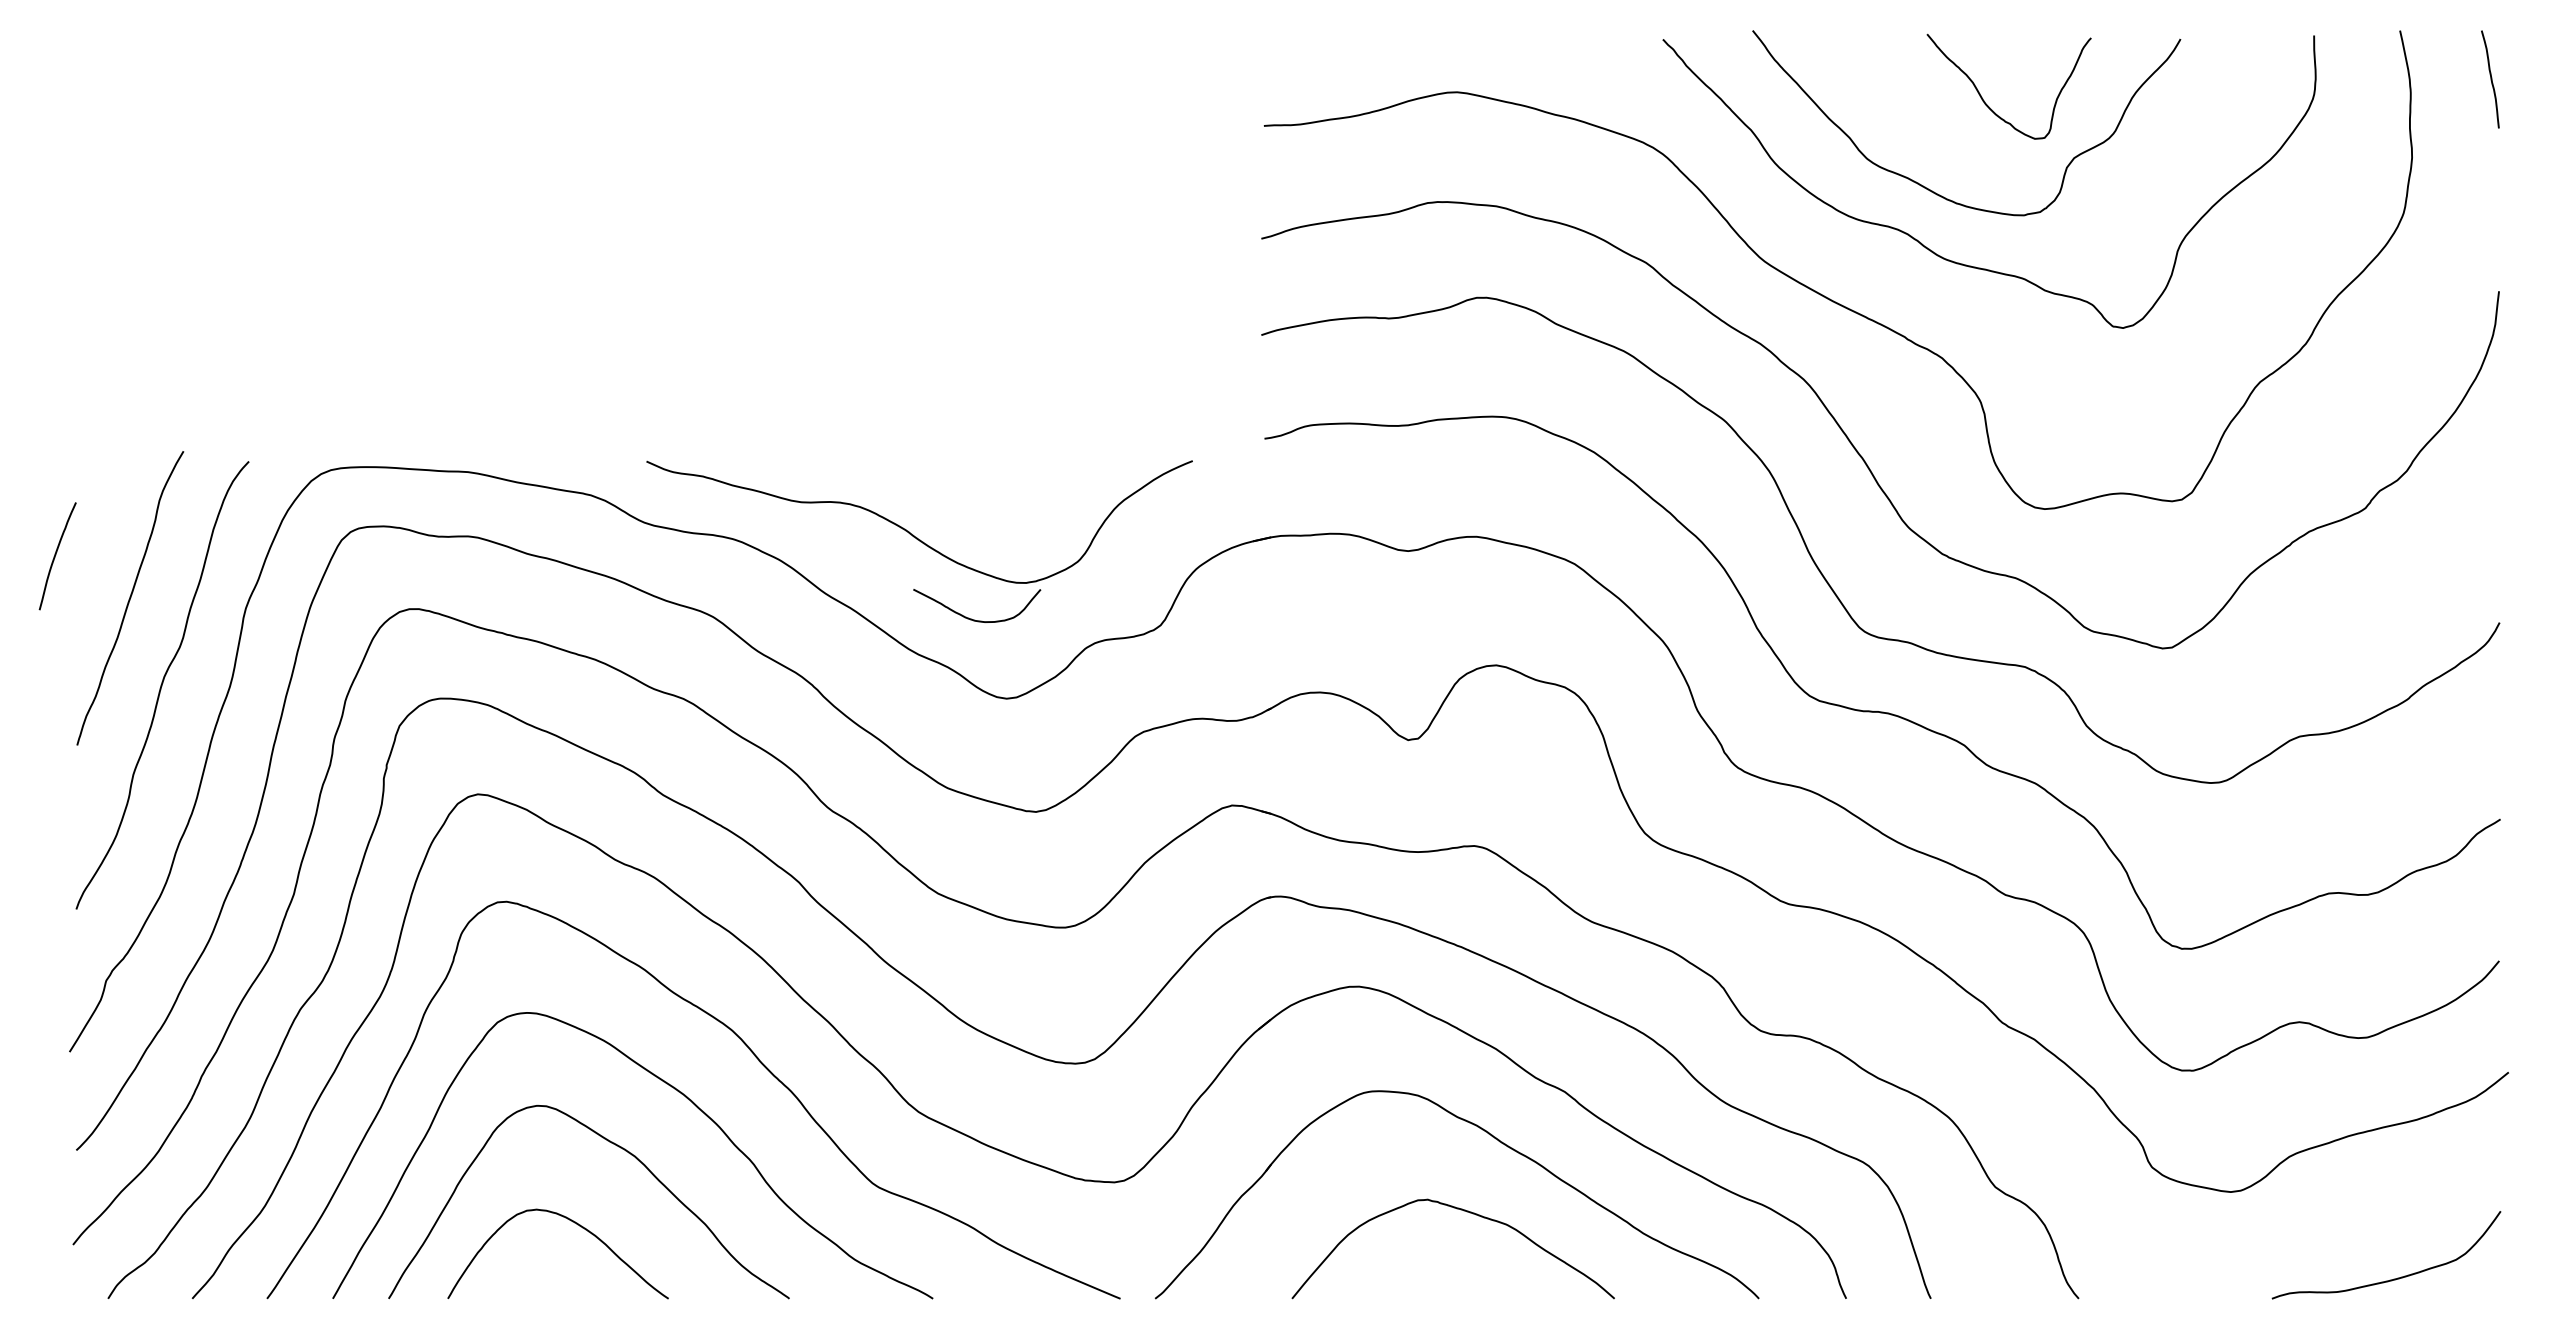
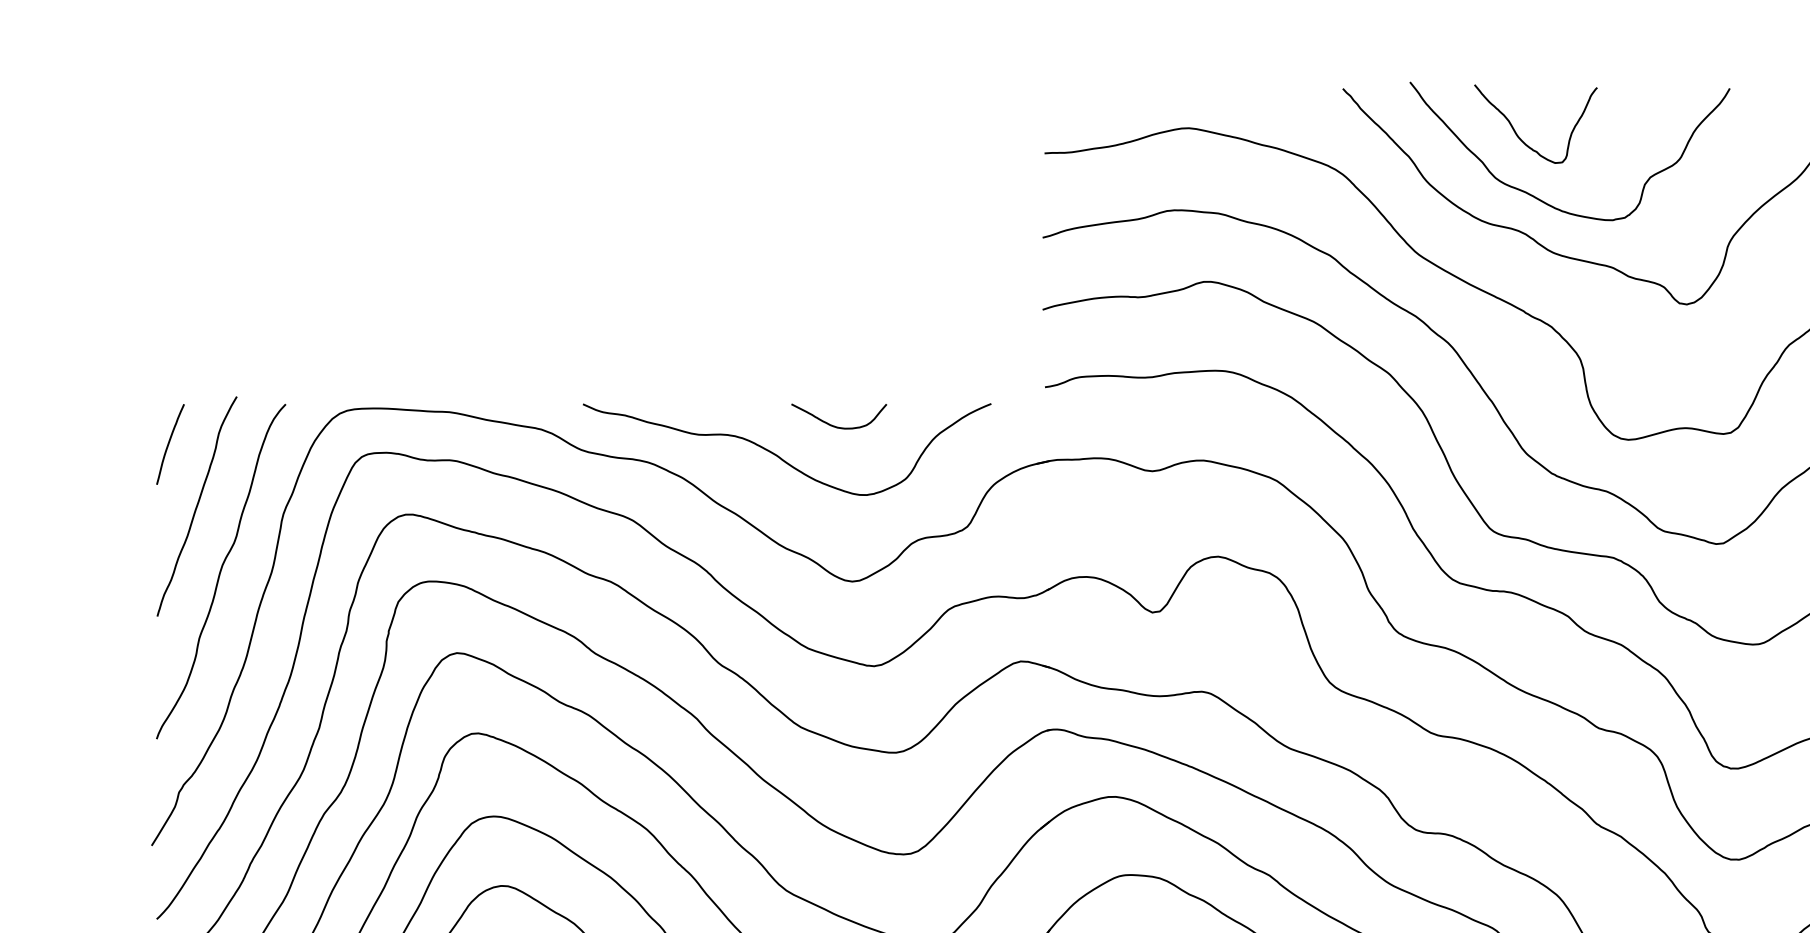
curve: (1988, 105) -> (1520, 138), moved
curve: (56, 555) -> (169, 443), moved
curve: (971, 618) -> (834, 425), moved

